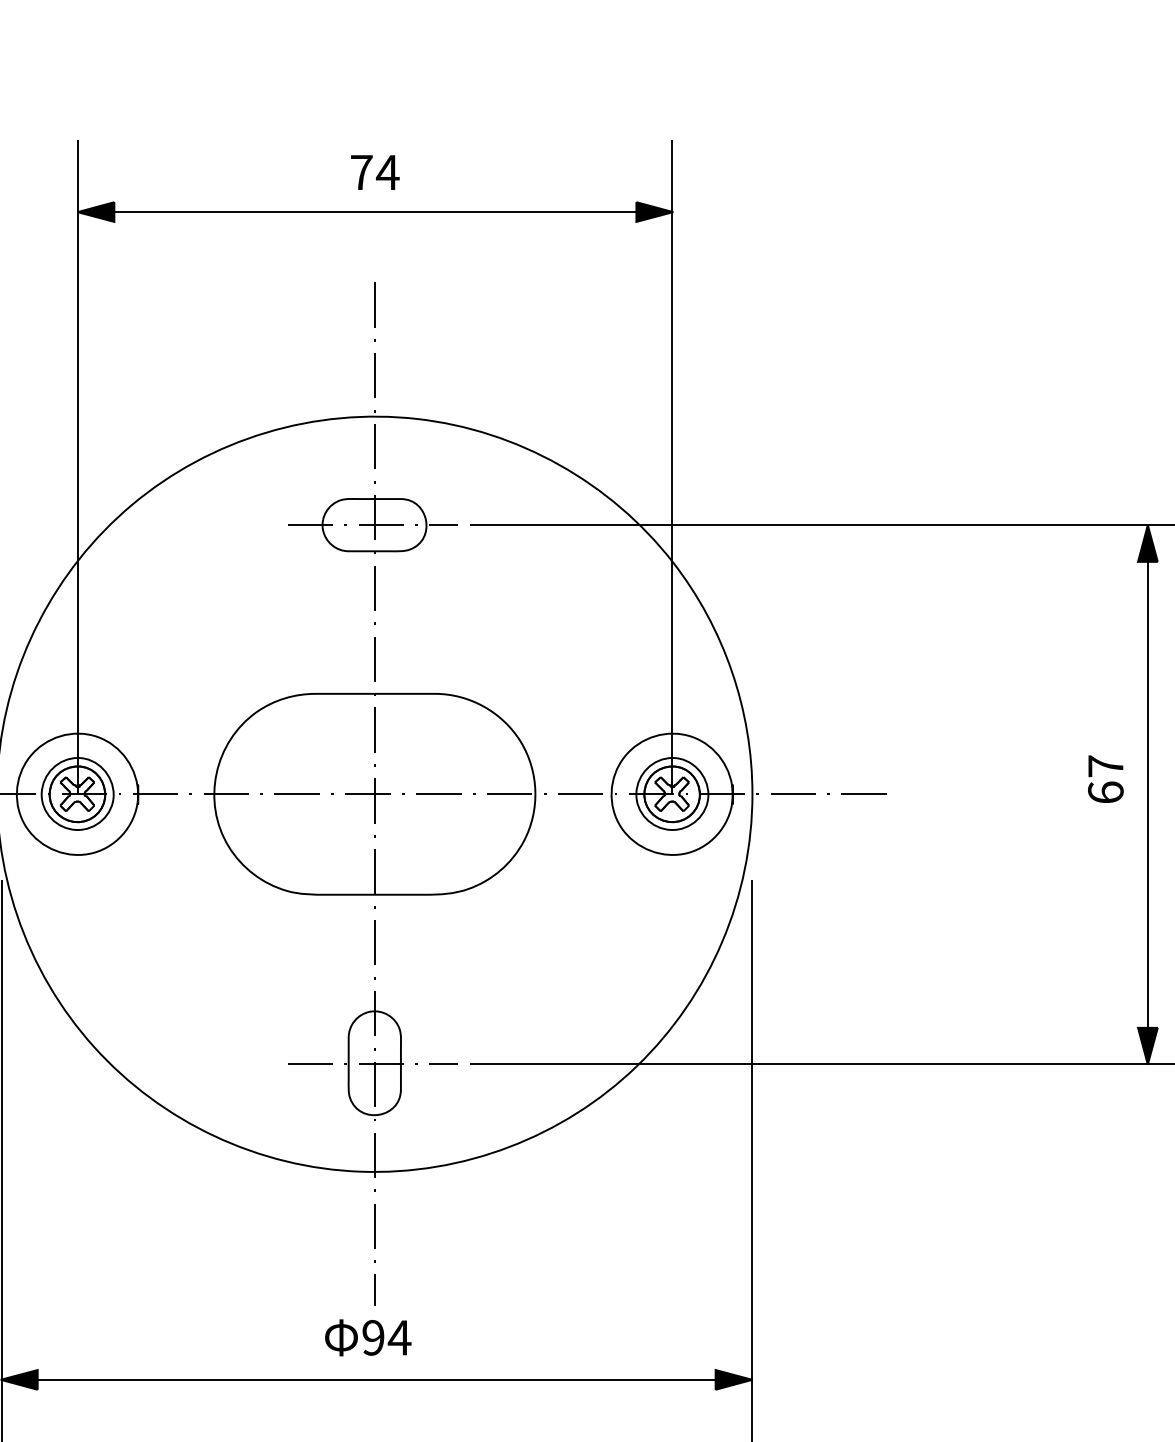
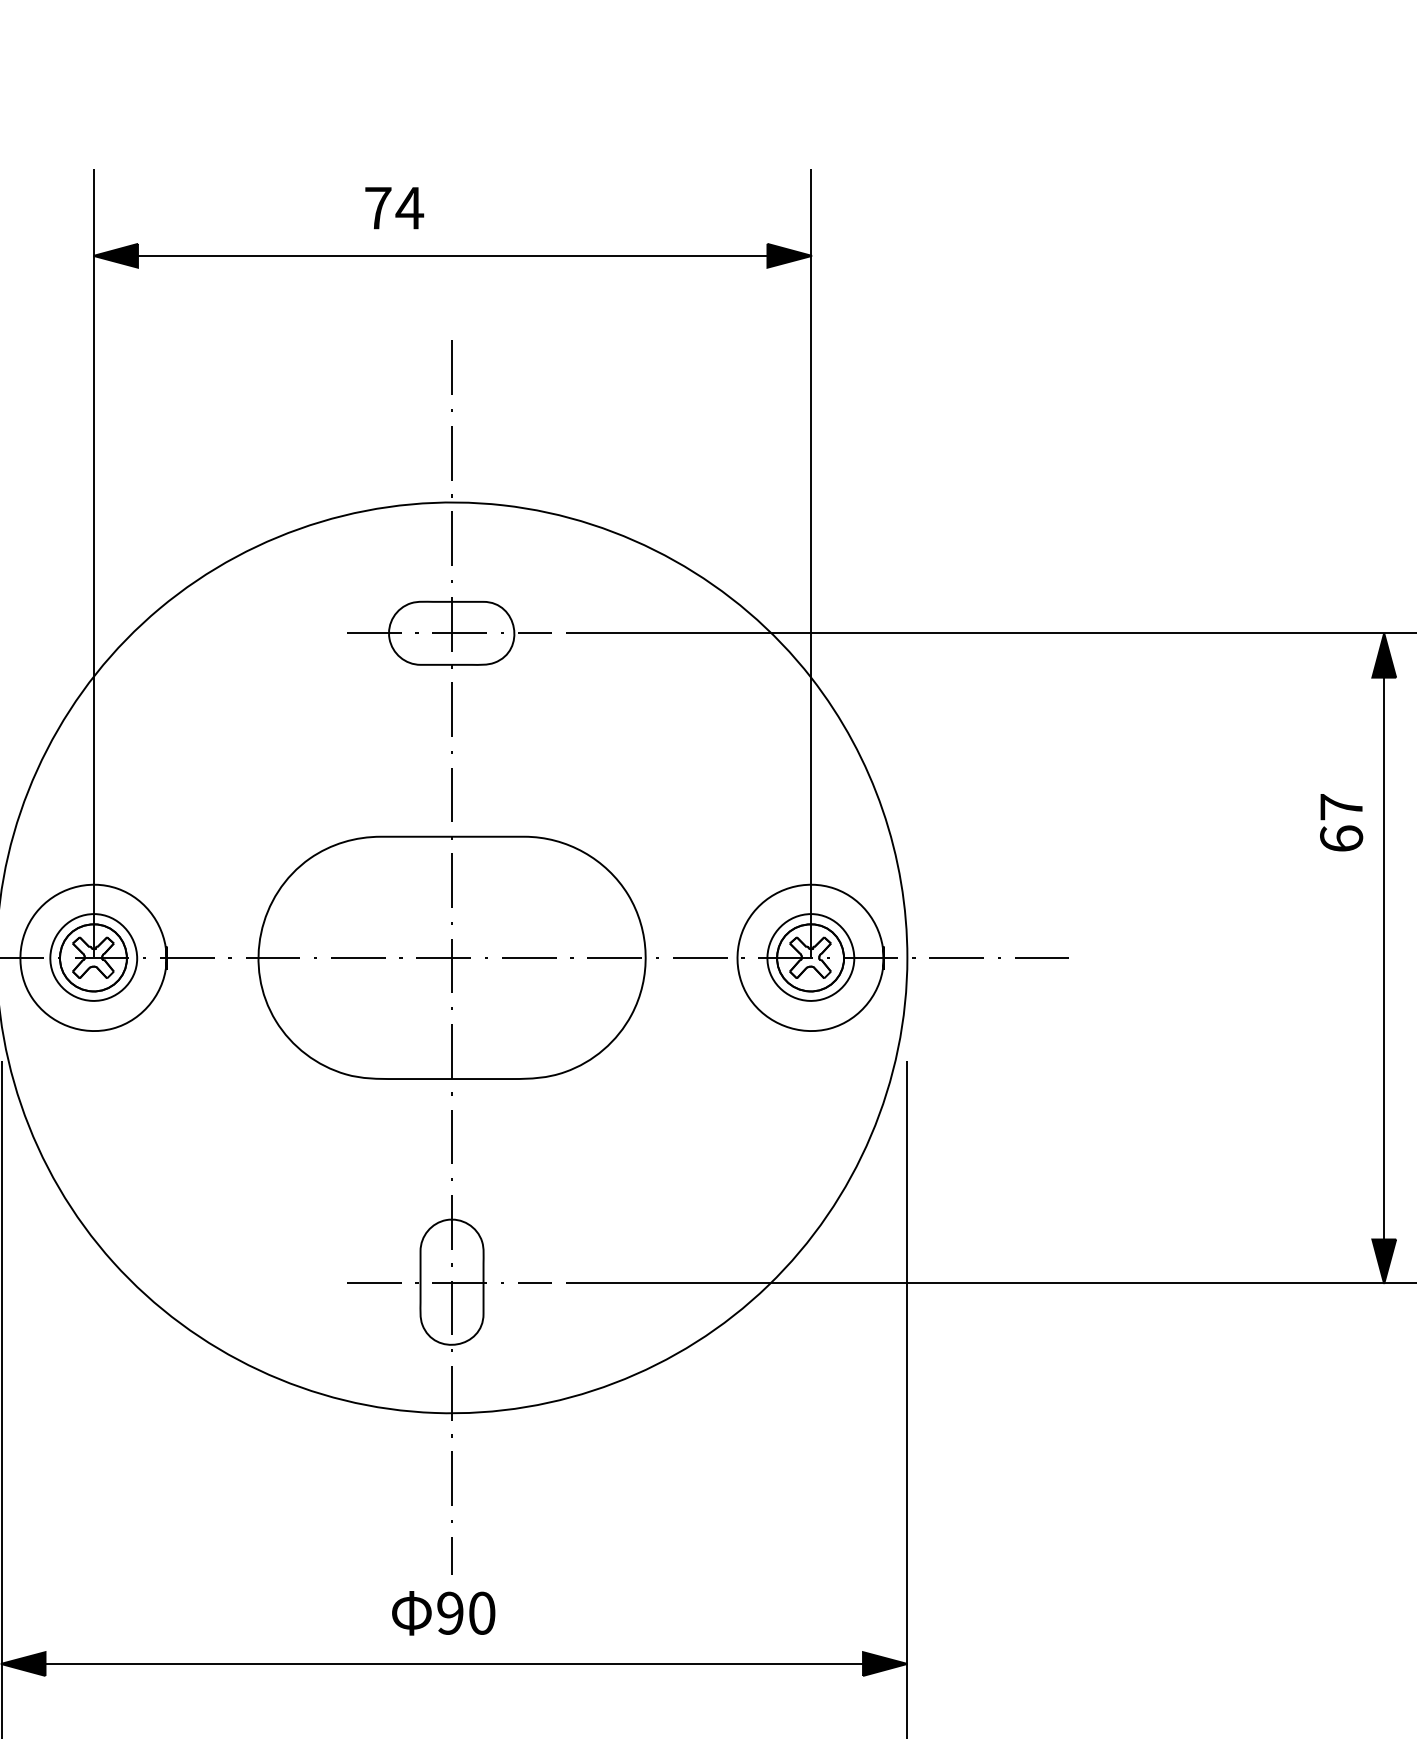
text: (375, 172) -> (394, 208), moved
text: (1105, 779) -> (1341, 822), moved
text: (399, 1337) -> (481, 1612), 94 -> 90

